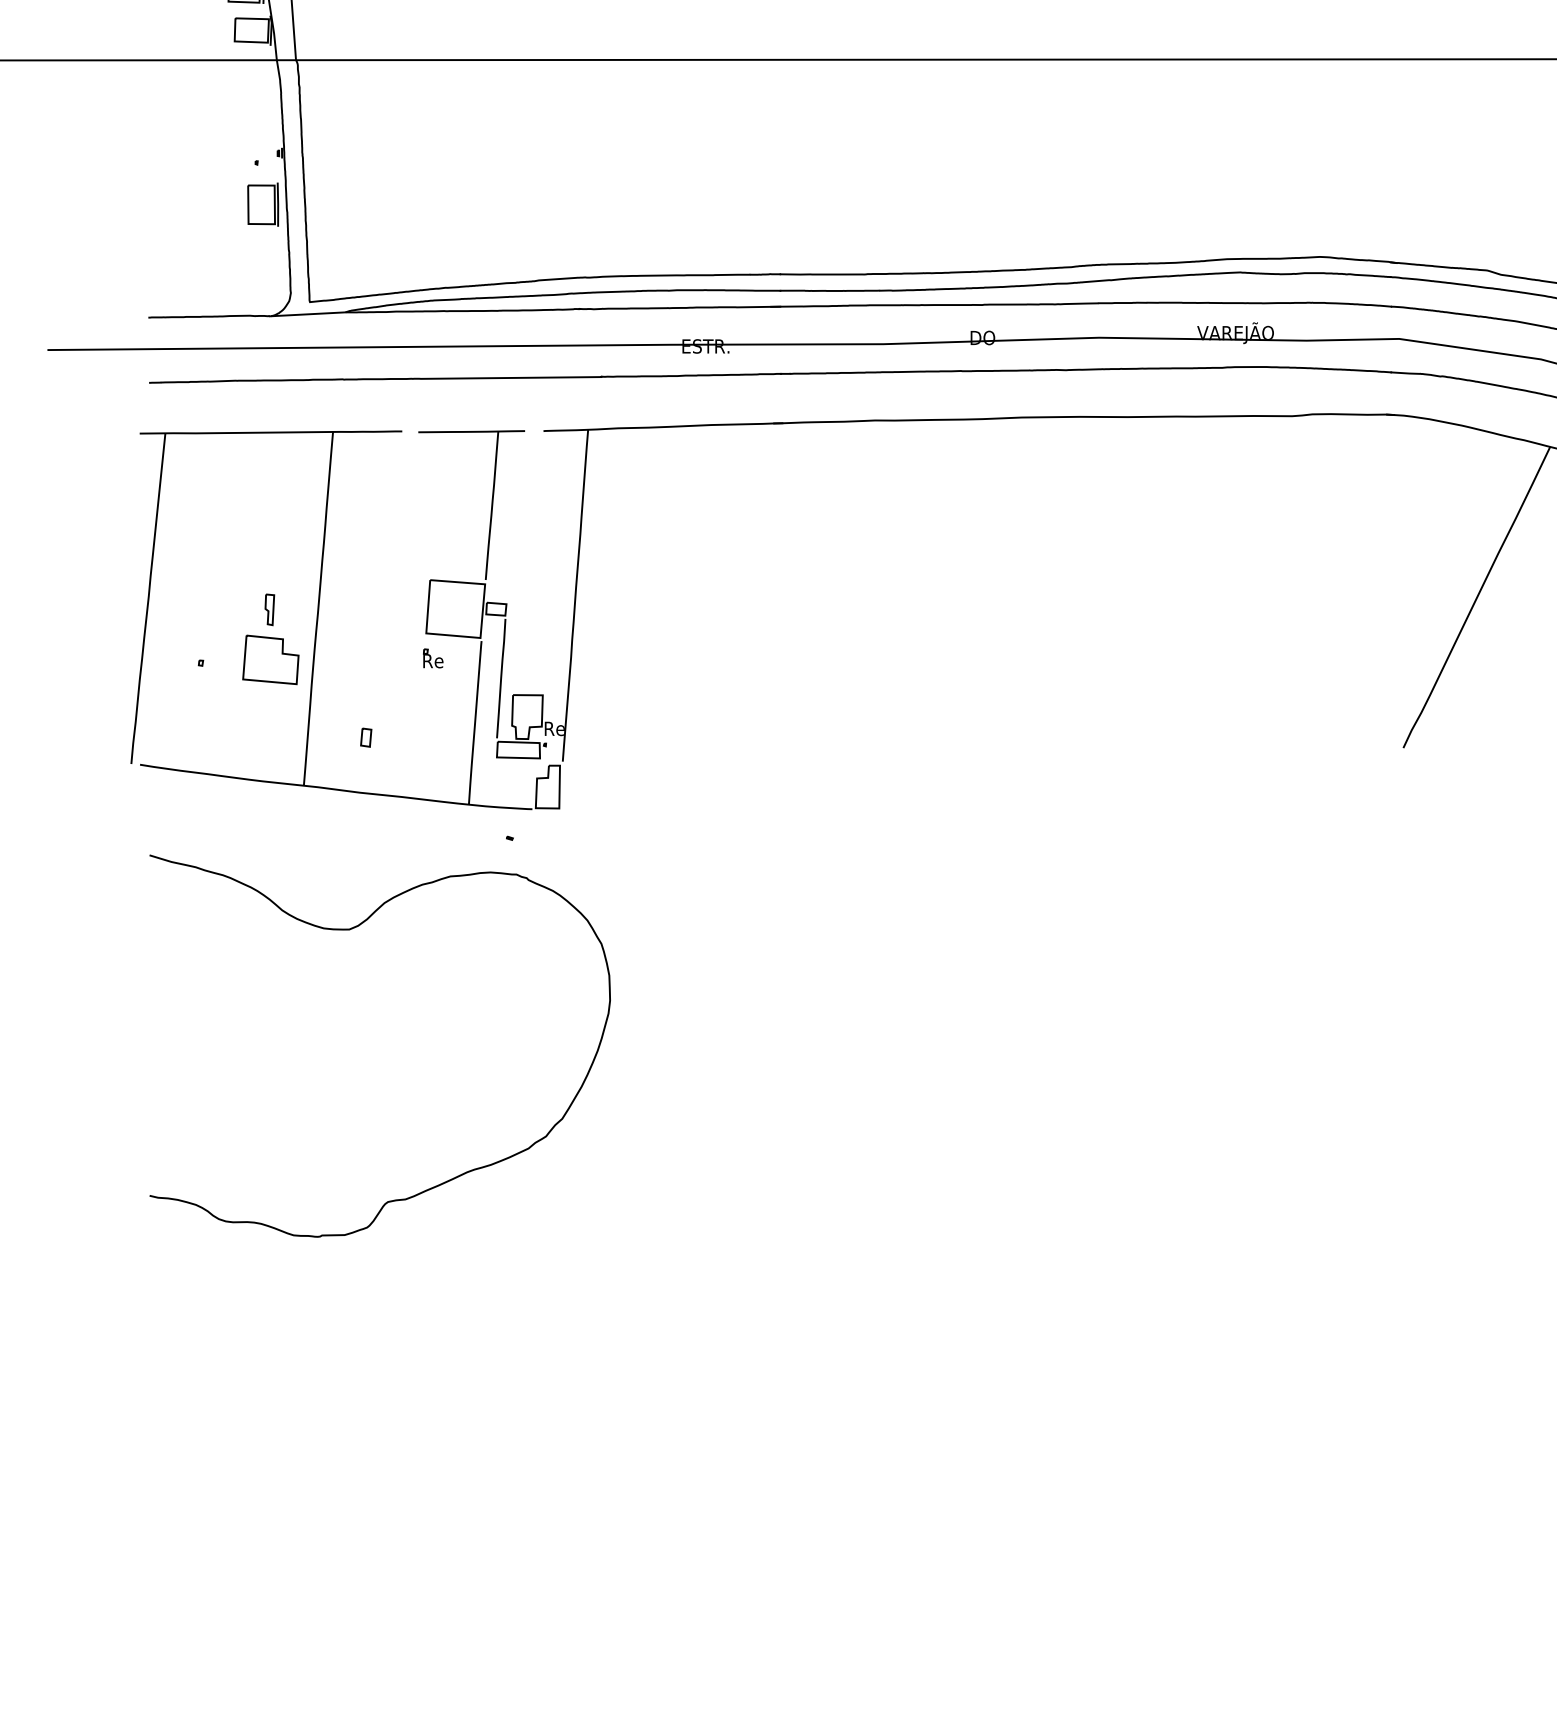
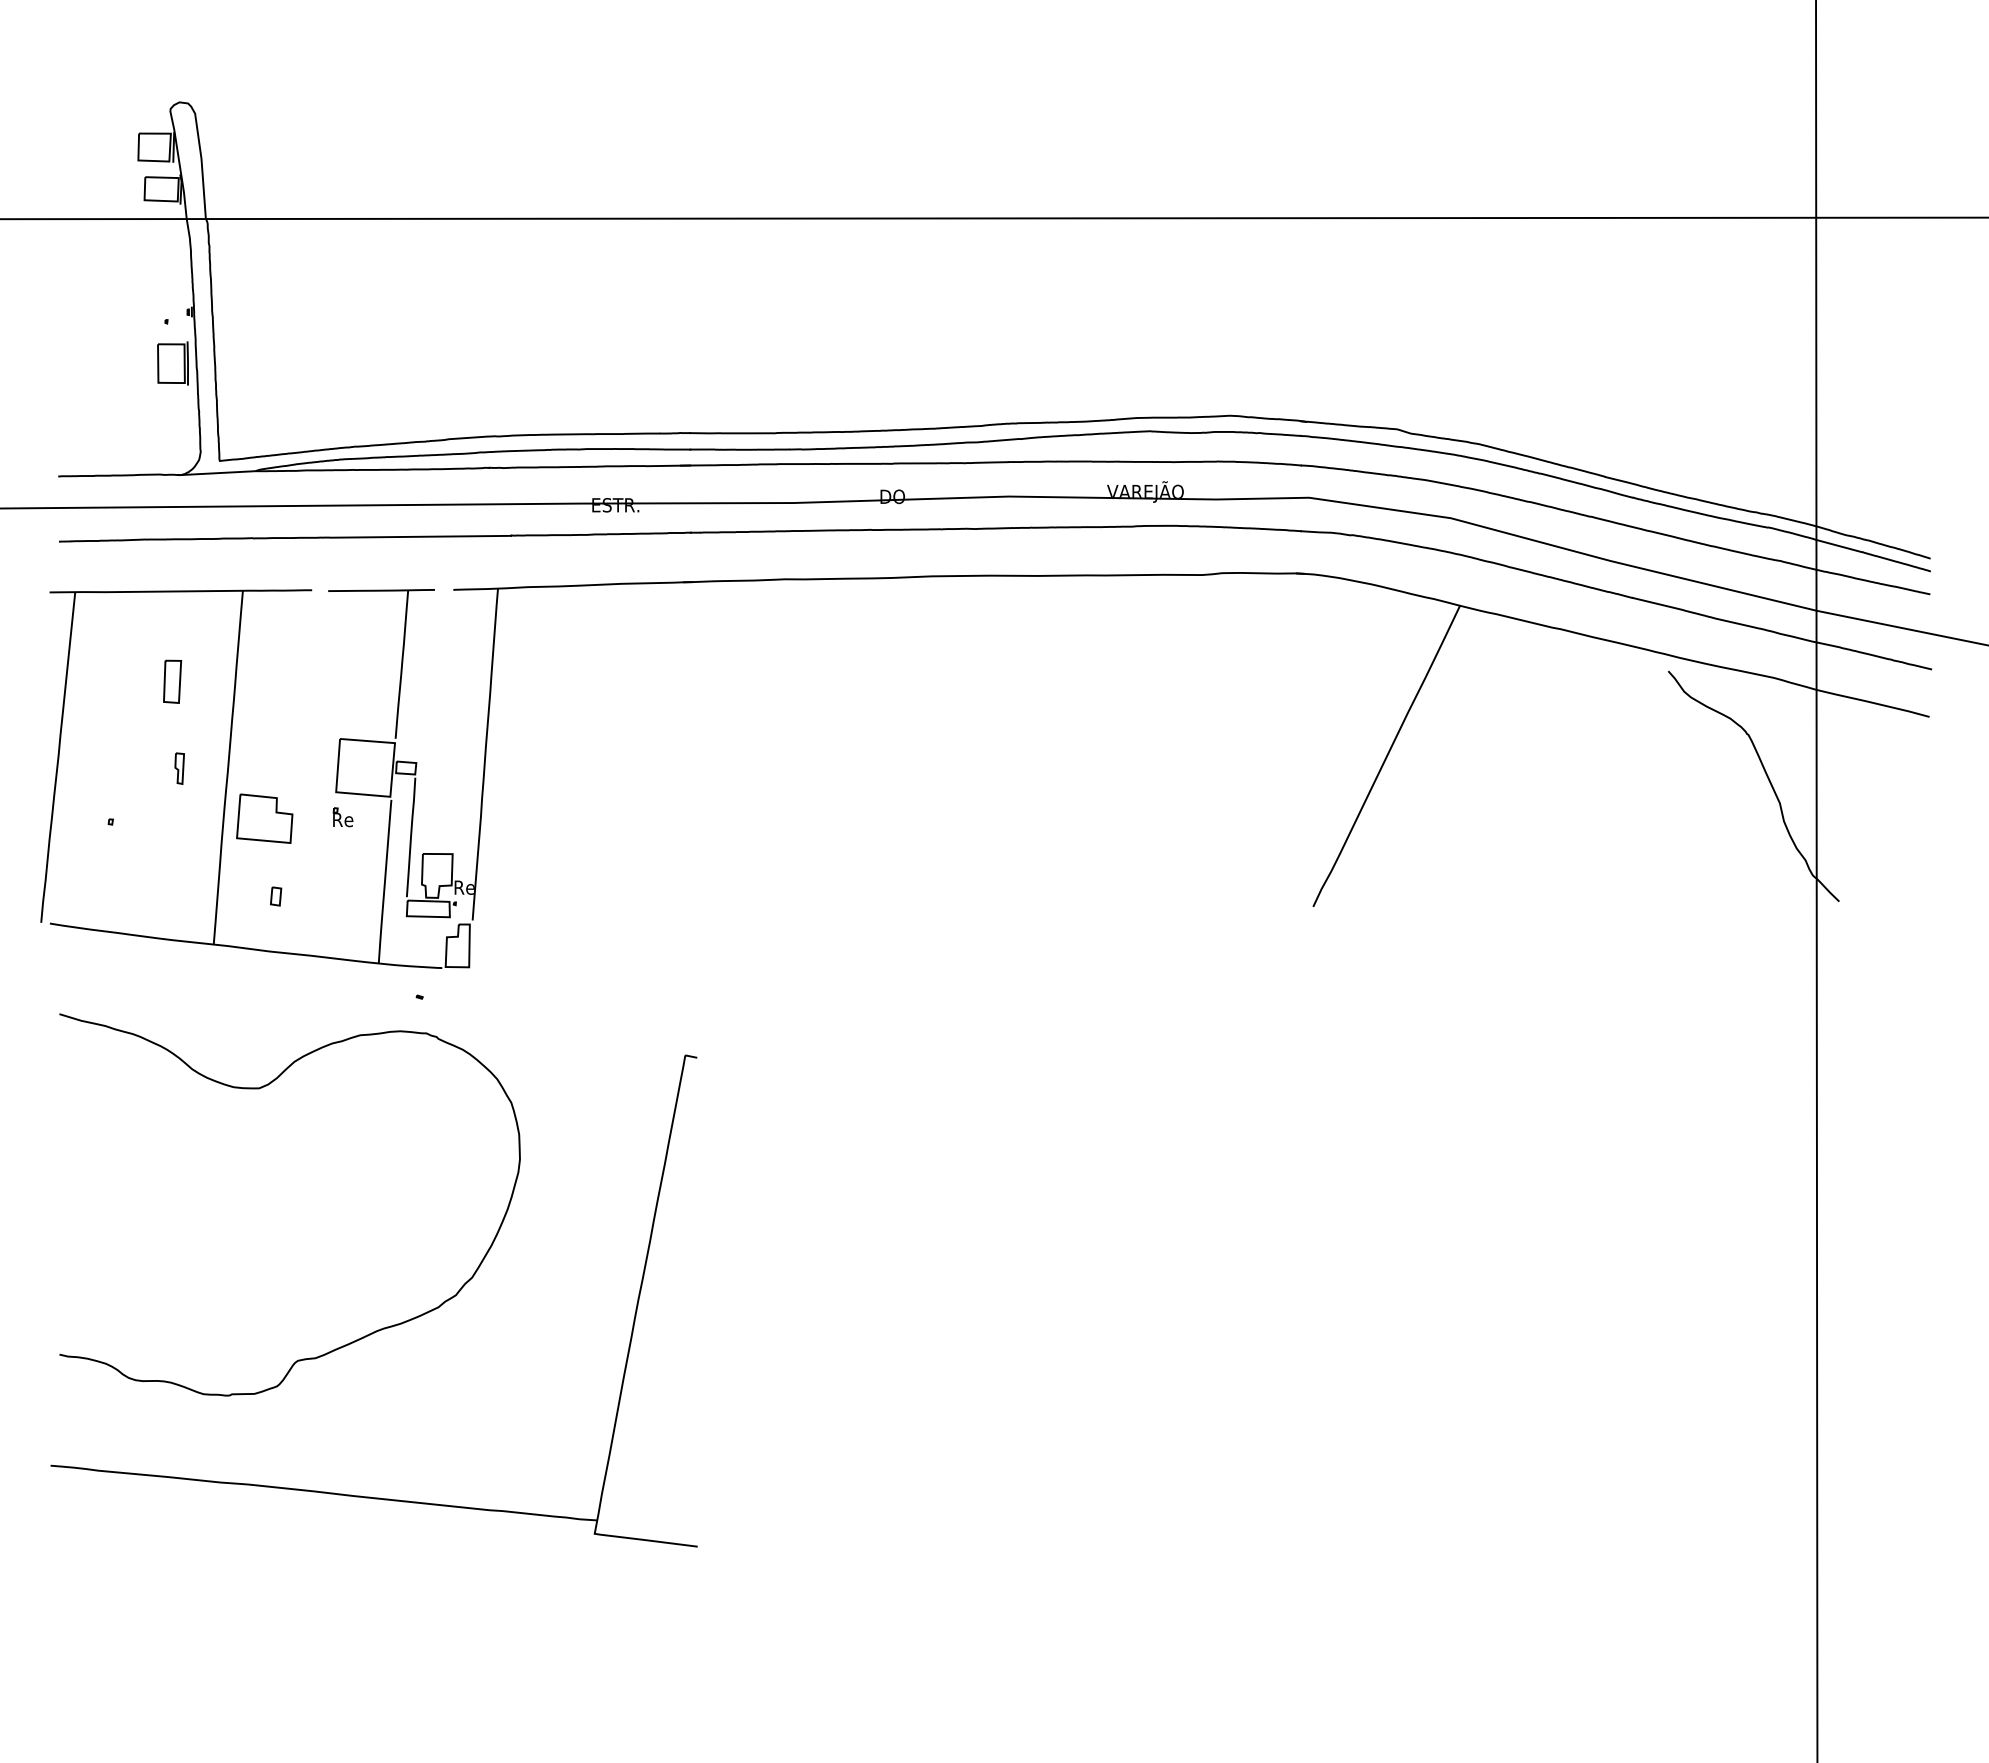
part: (262, 522) -> (172, 681), added
part: (270, 659) -> (264, 818), moved
part: (441, 1335) -> (351, 1494), added

